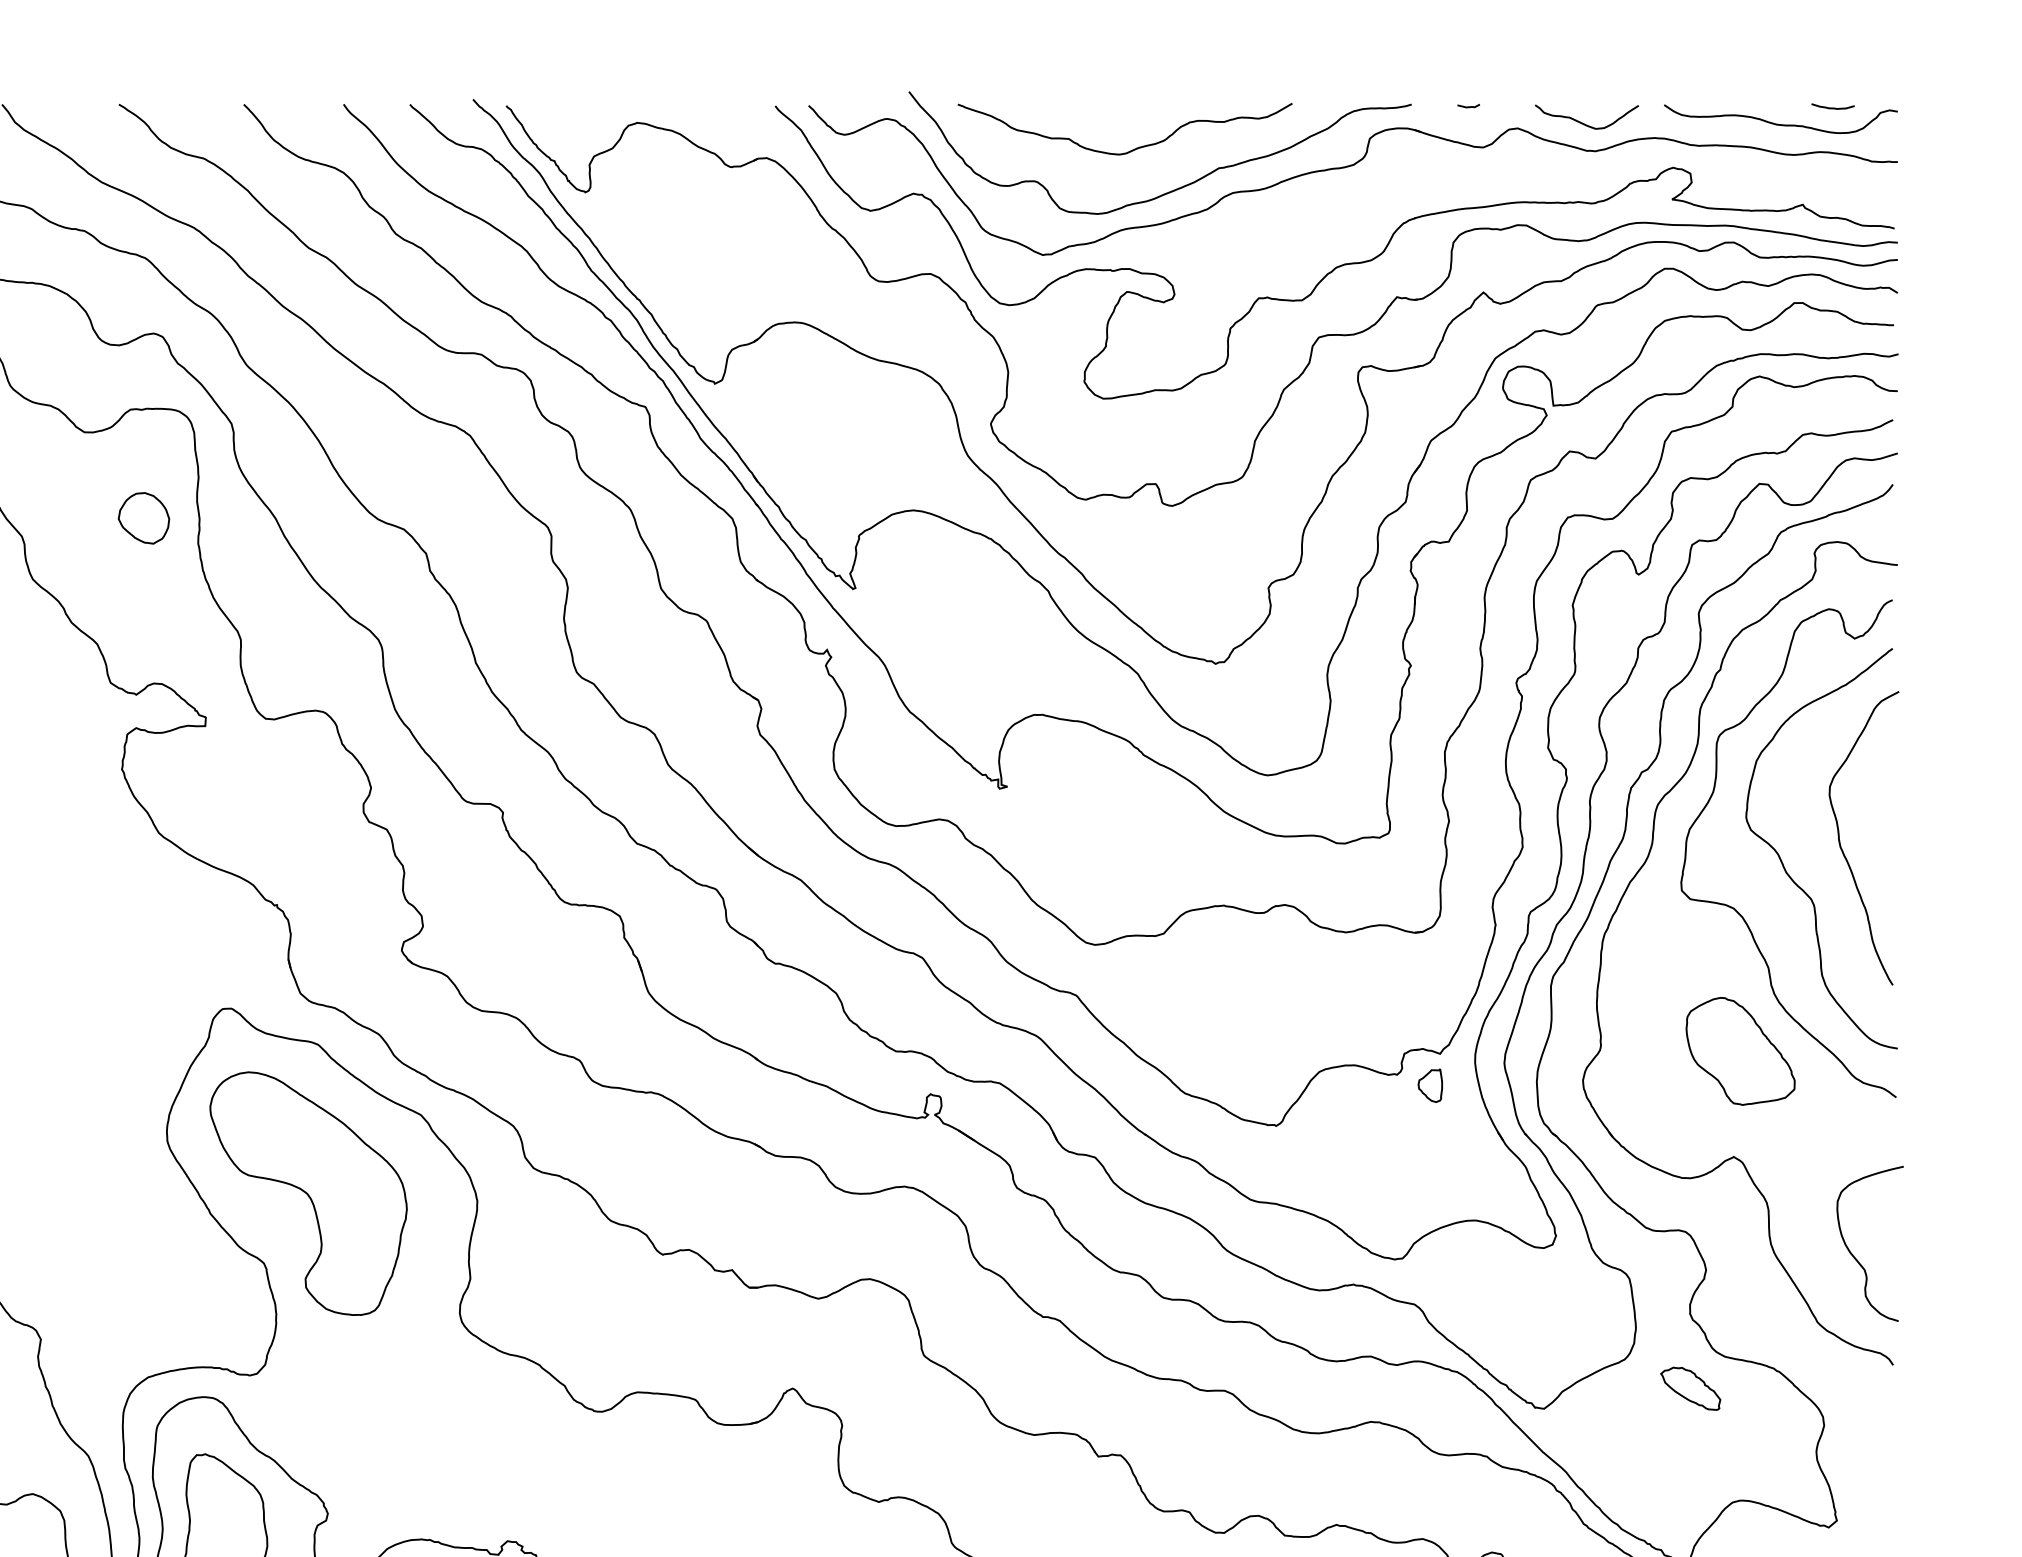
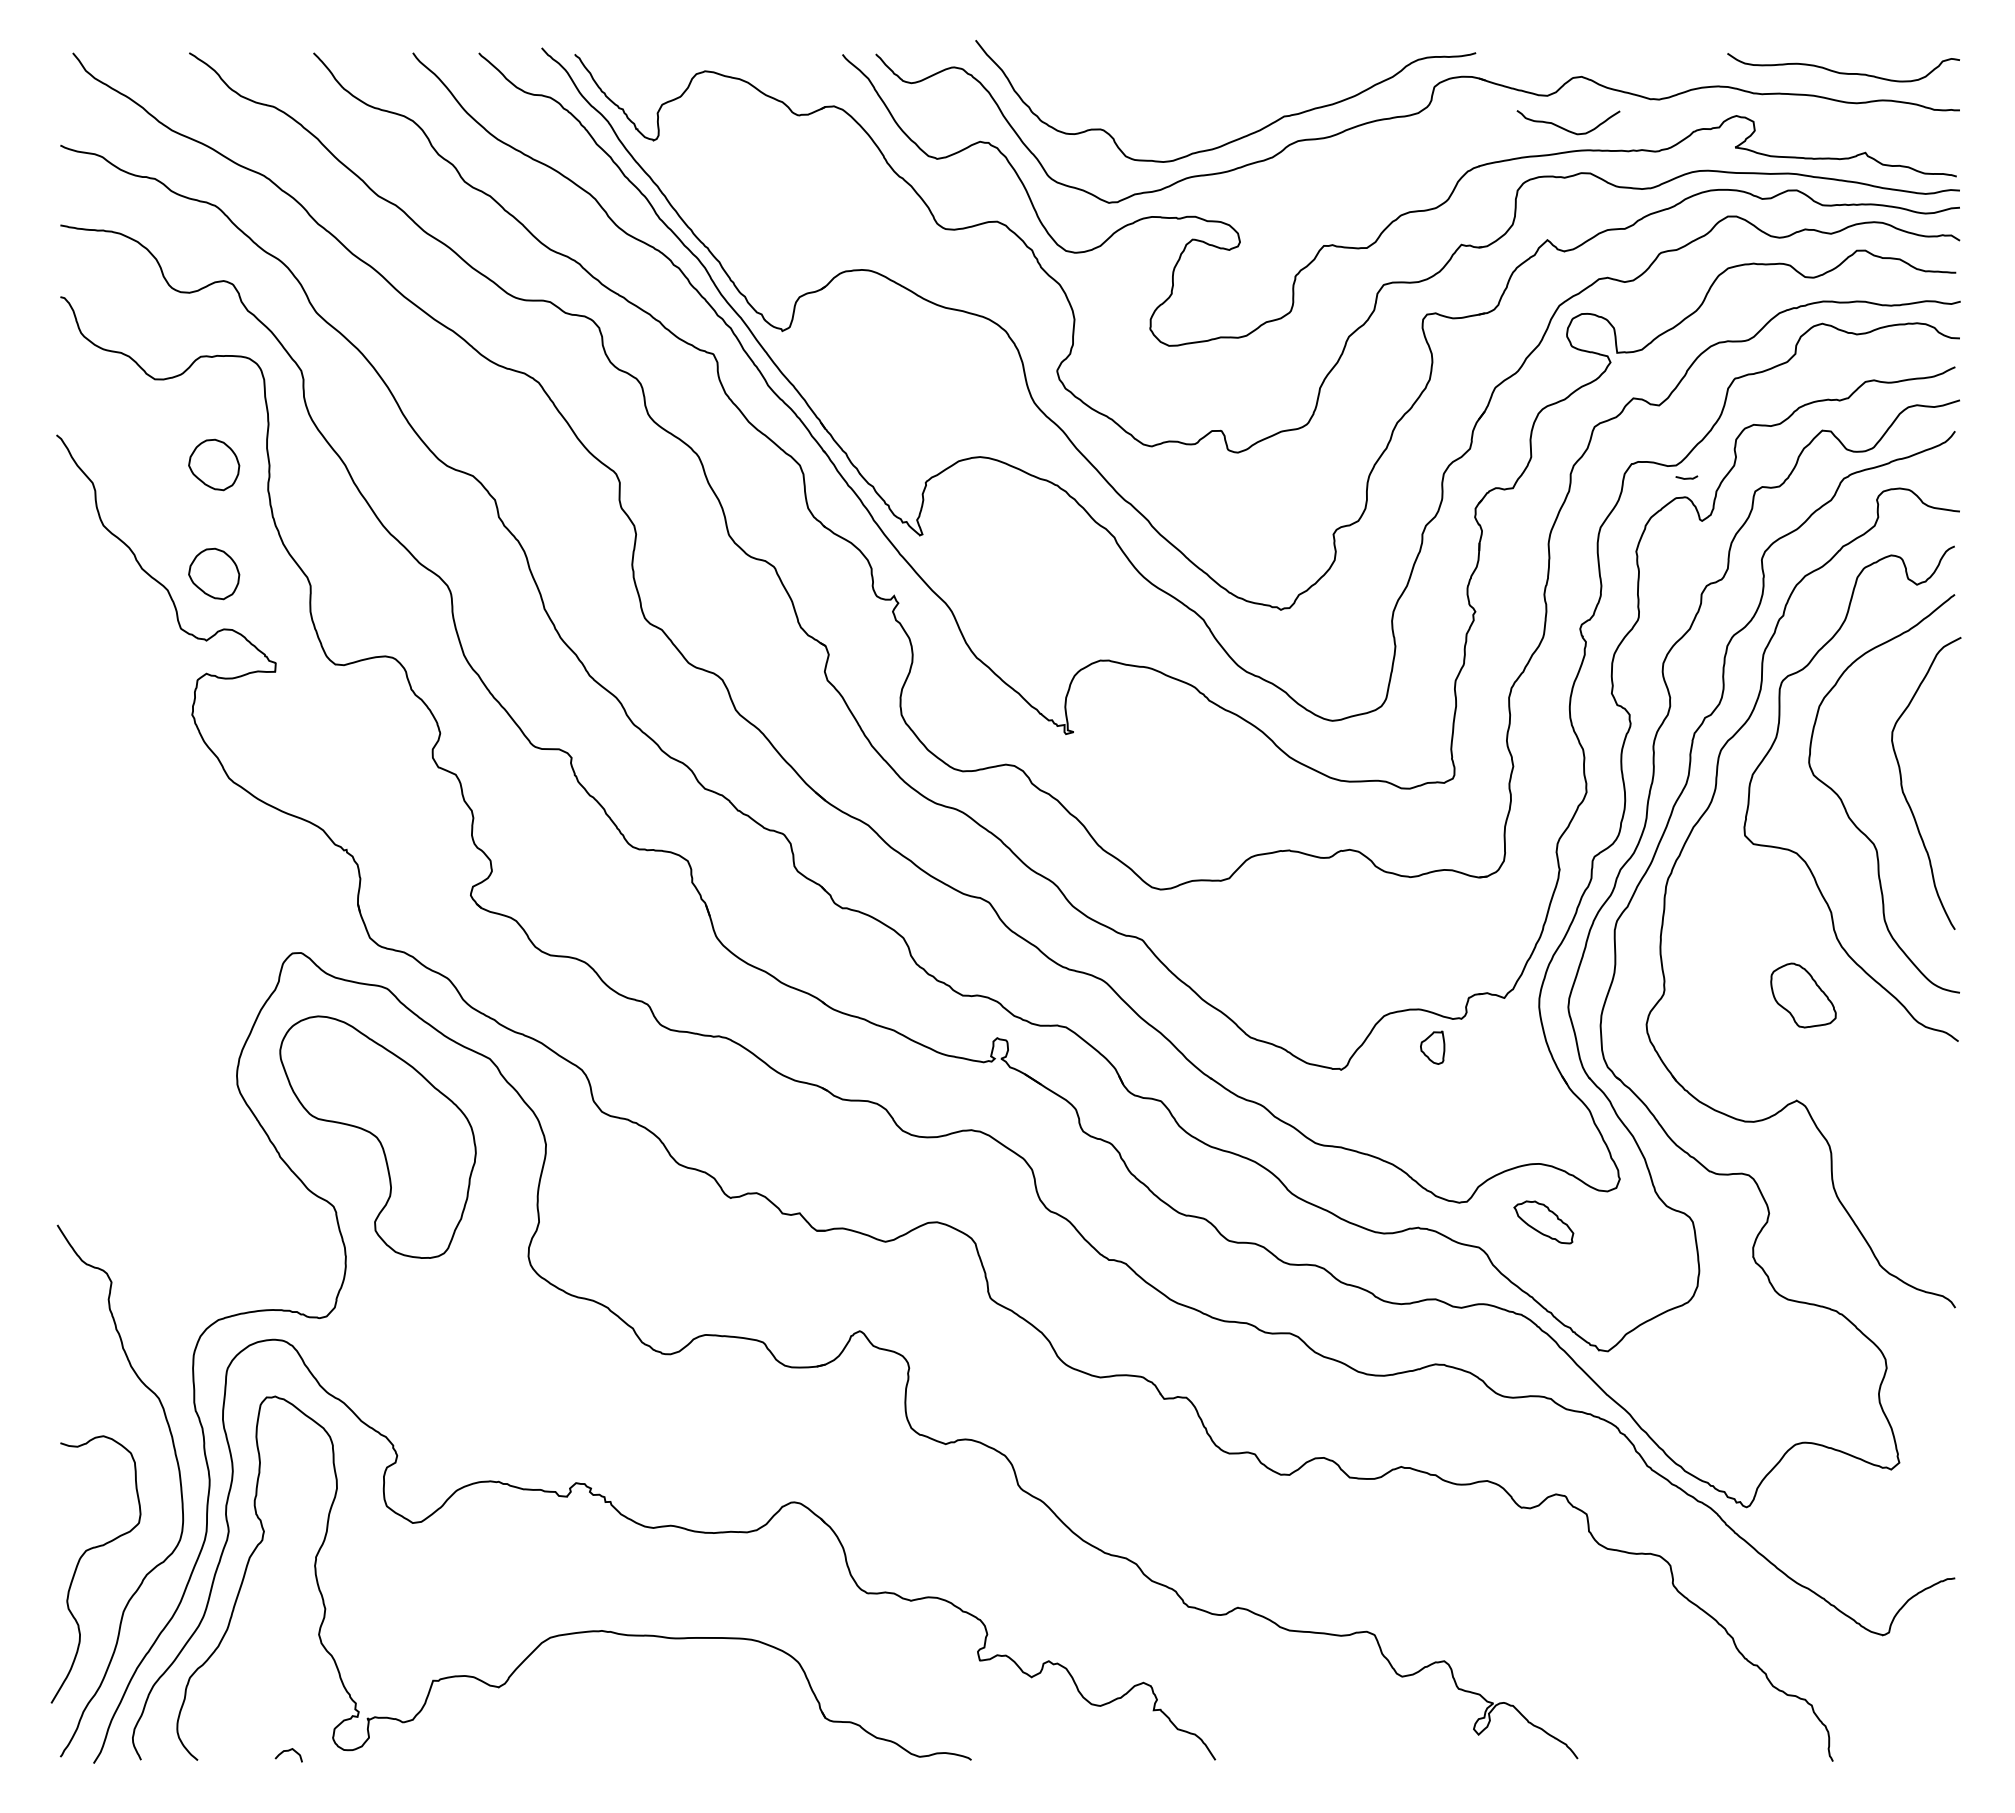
curve: (1468, 105) -> (1686, 477), moved
curve: (1833, 107) -> (1895, 56), removed
curve: (1583, 123) -> (1565, 128), moved
curve: (1134, 148) -> (1200, 96), removed
part: (144, 627) -> (214, 573), added
part: (1740, 1051) -> (1803, 995), size x0.6
part: (1430, 1085) -> (1432, 1047), moved
curve: (1854, 1255) -> (1916, 1198), removed
part: (1690, 1388) -> (1543, 1222), moved

